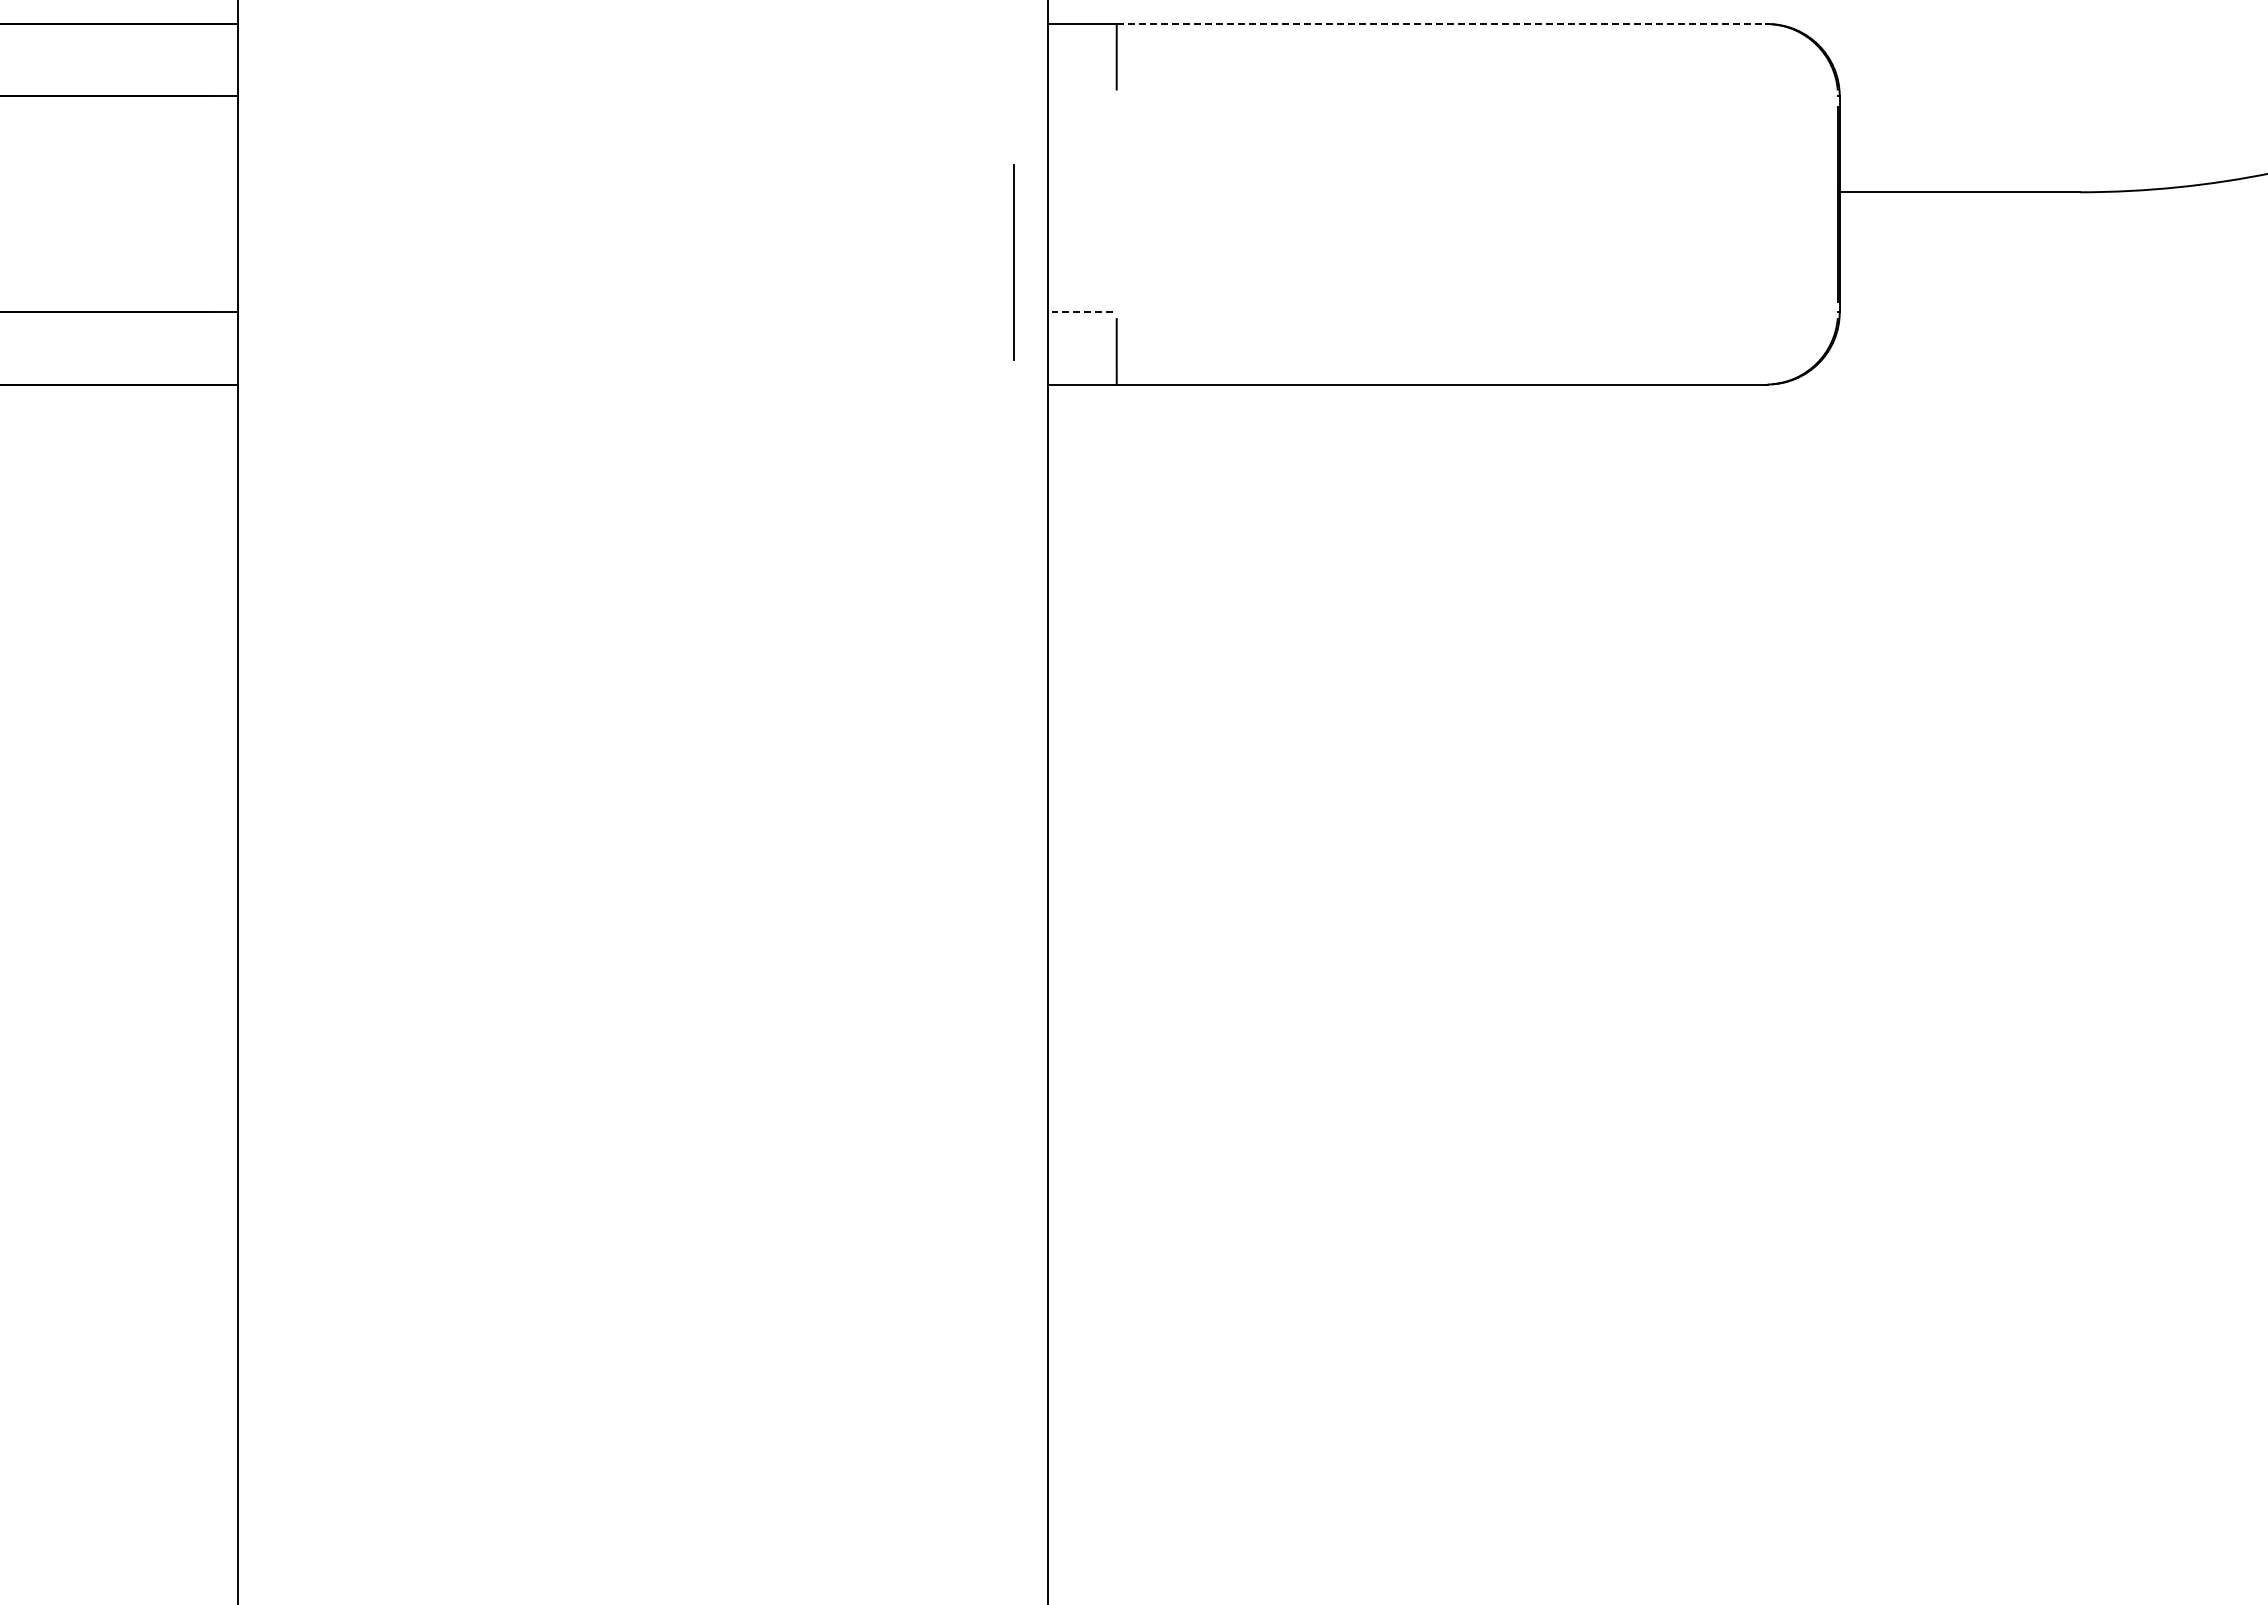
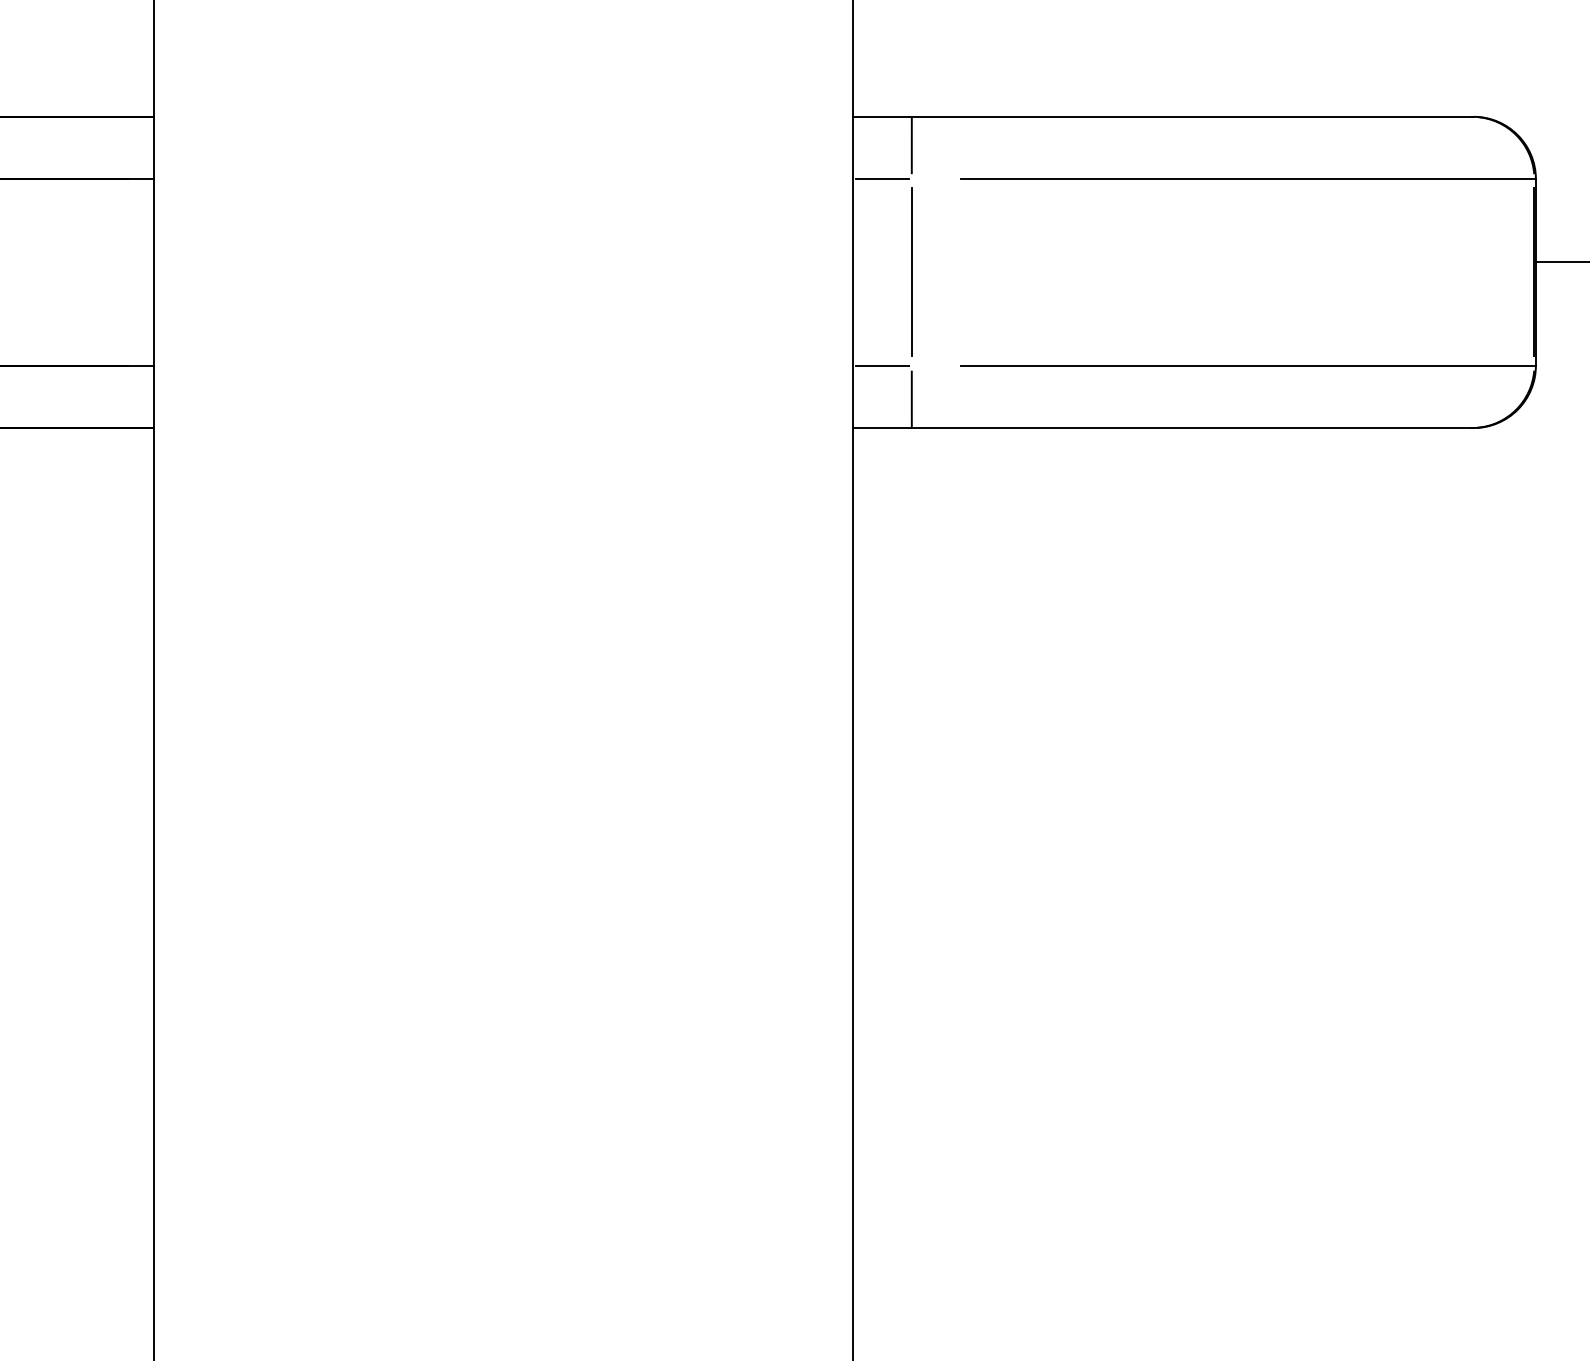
line: (1441, 24) -> (1192, 117), dashed -> solid
line: (1082, 96) -> (882, 179), added
line: (1504, 96) -> (1246, 179), added
line: (1013, 262) -> (911, 272), moved
line: (1082, 312) -> (882, 365), dashed -> solid
line: (1504, 312) -> (1246, 365), added

